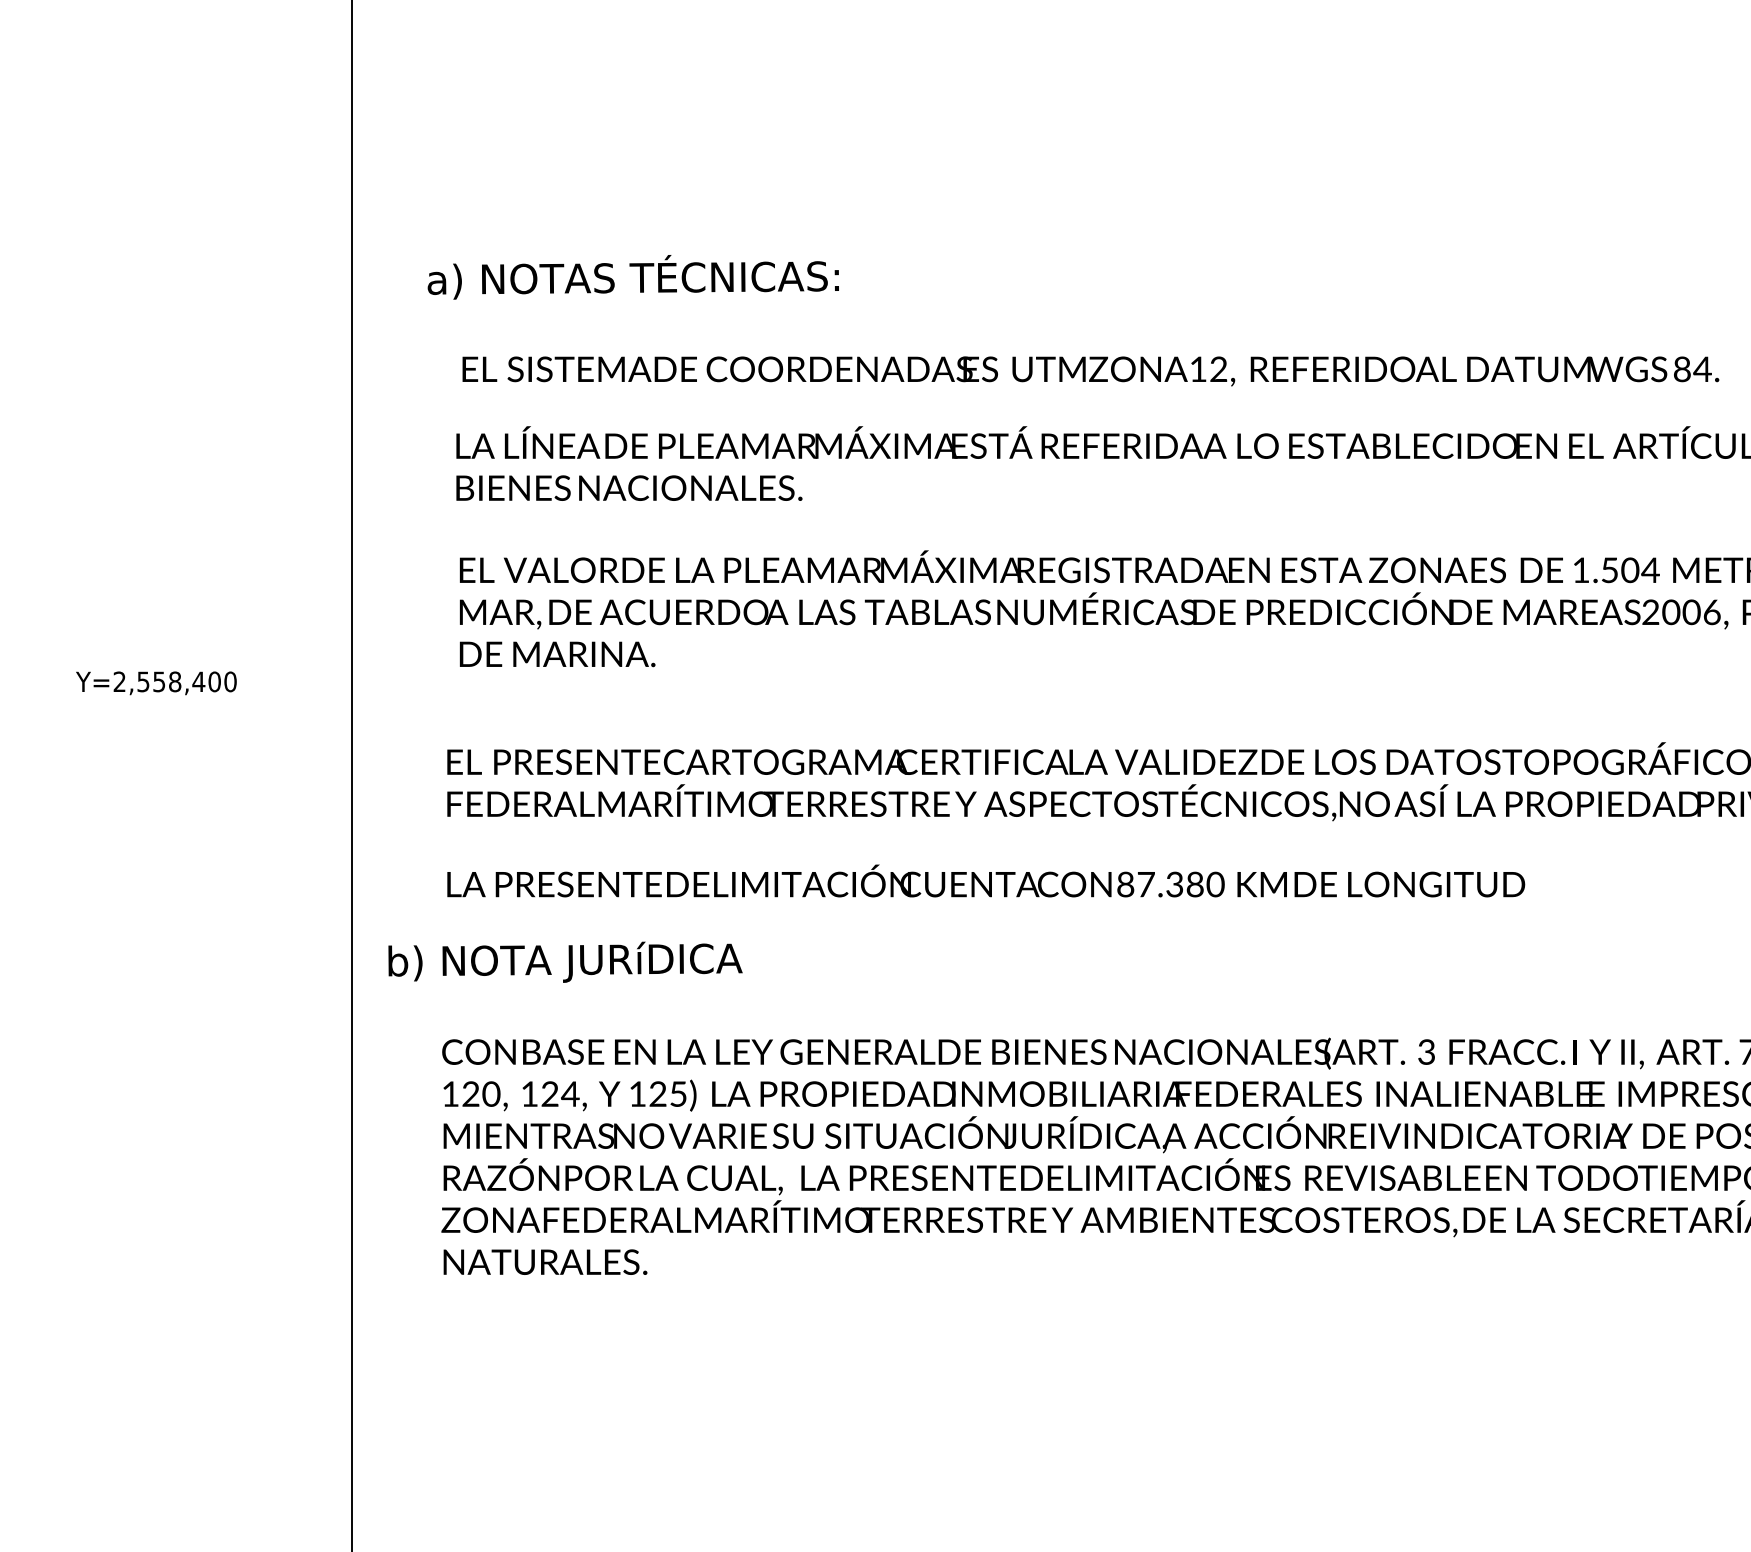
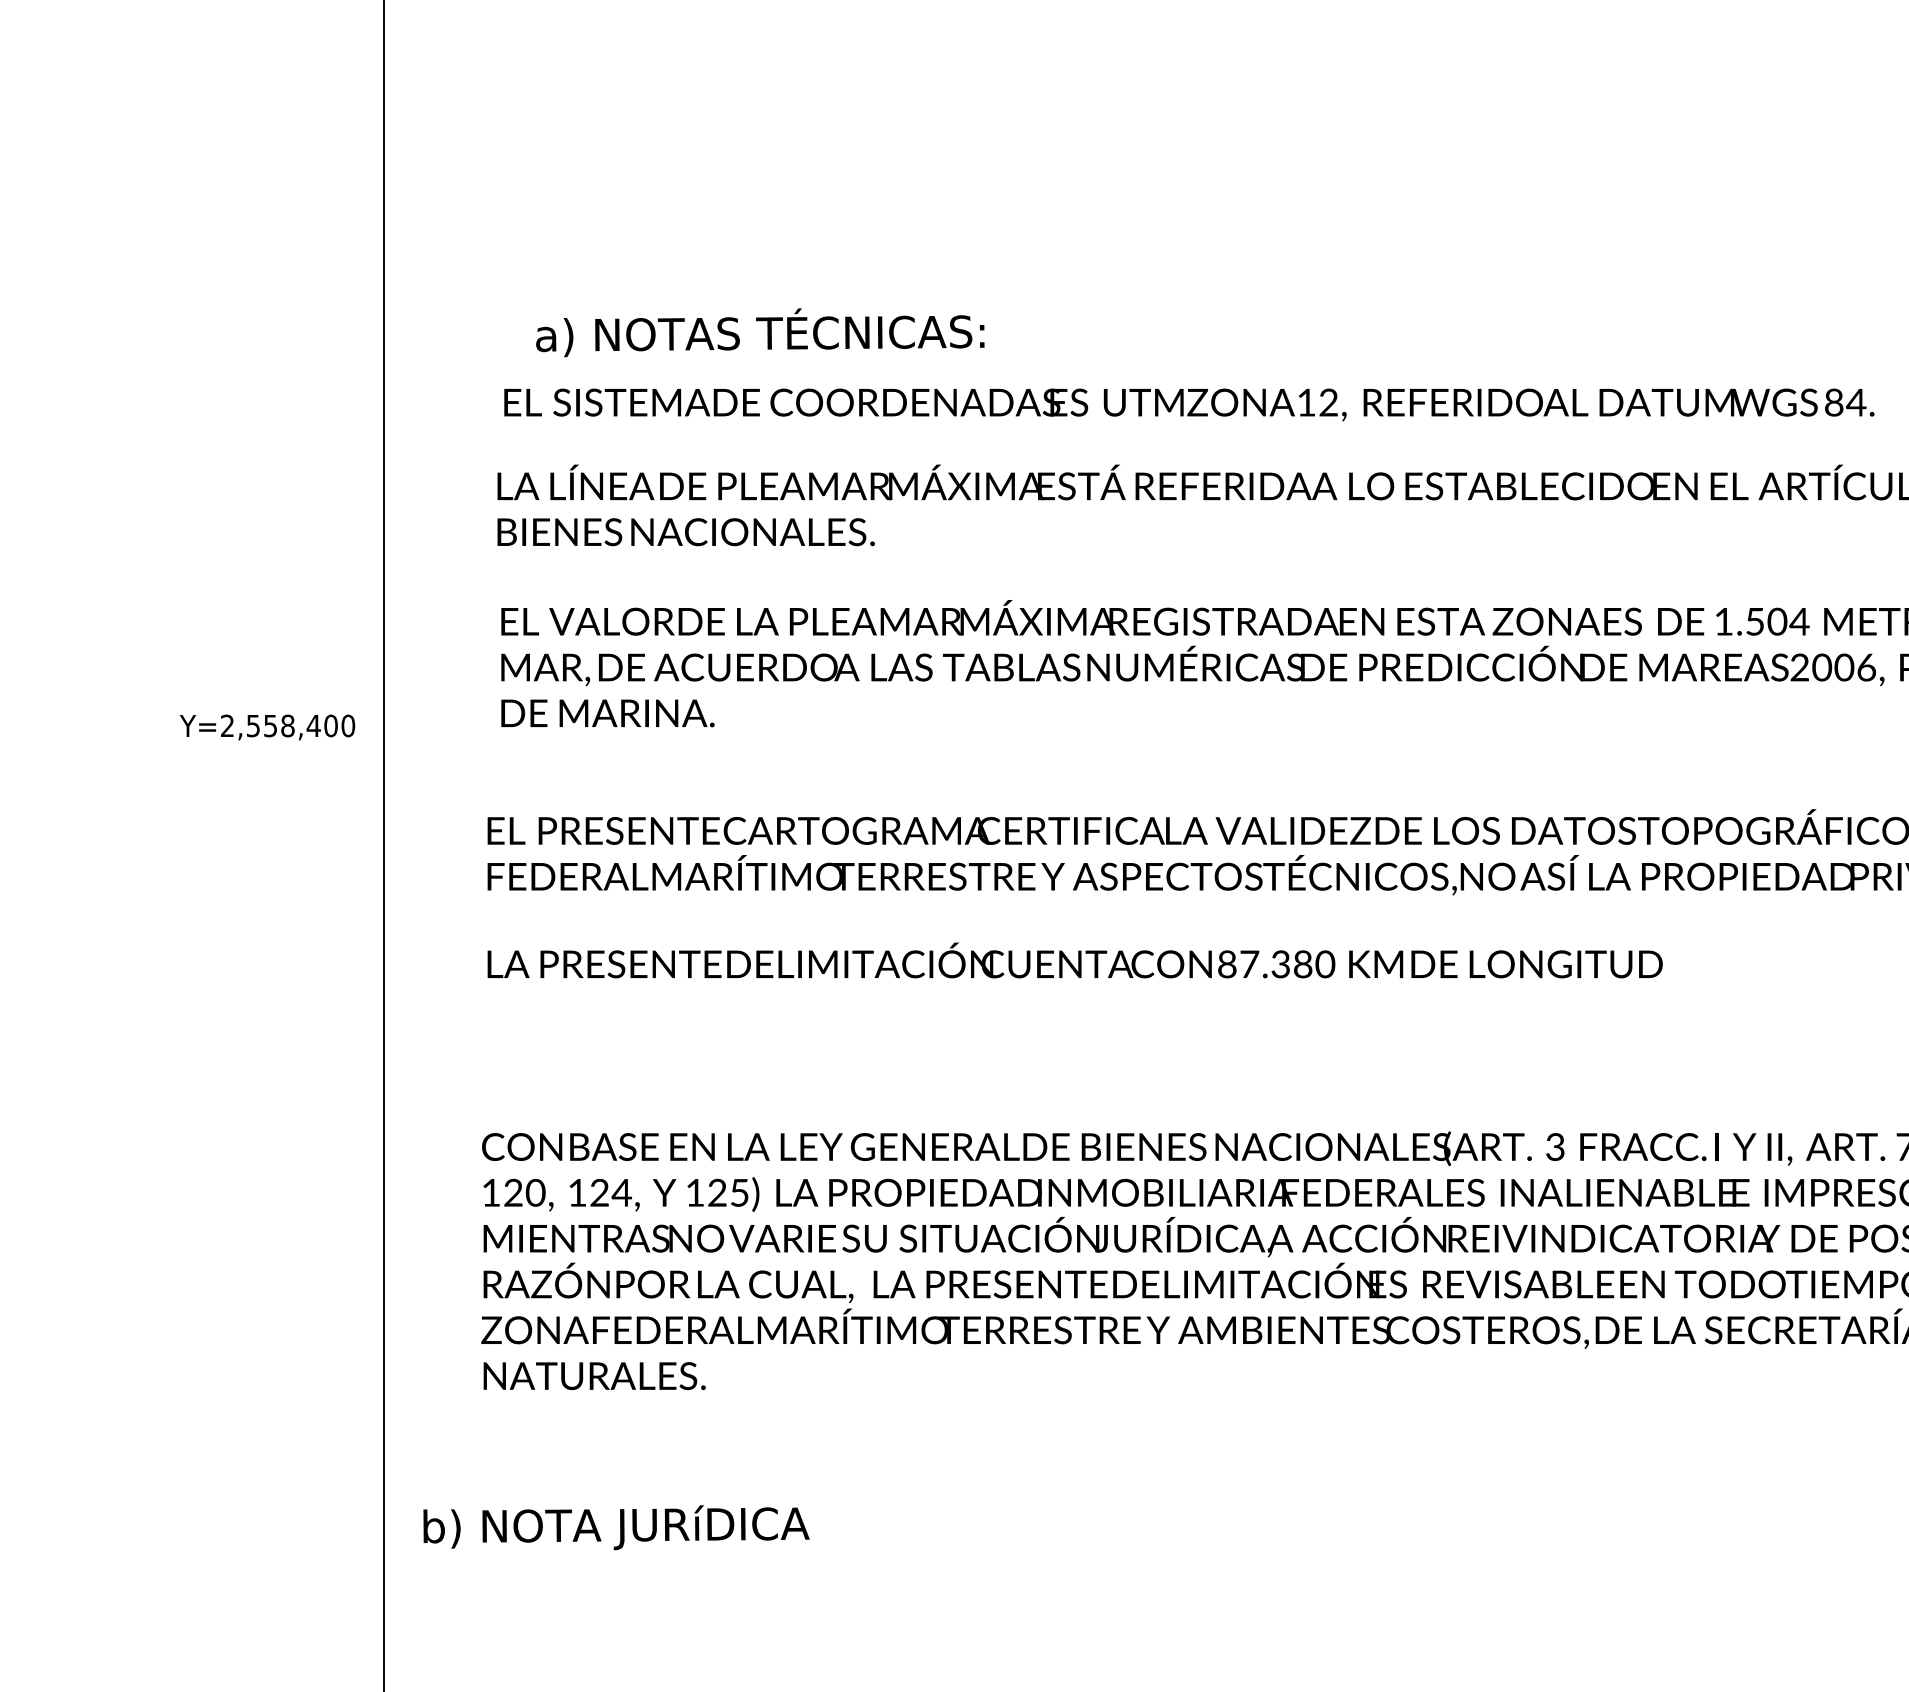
text: (632, 277) -> (759, 333), moved
text: (156, 683) -> (267, 727), moved
text: (565, 961) -> (616, 1526), moved

